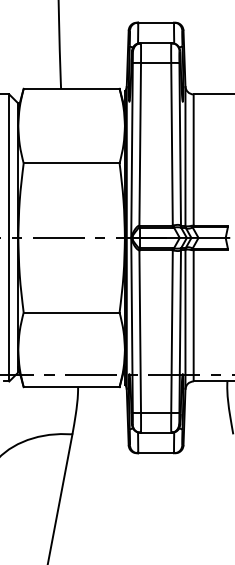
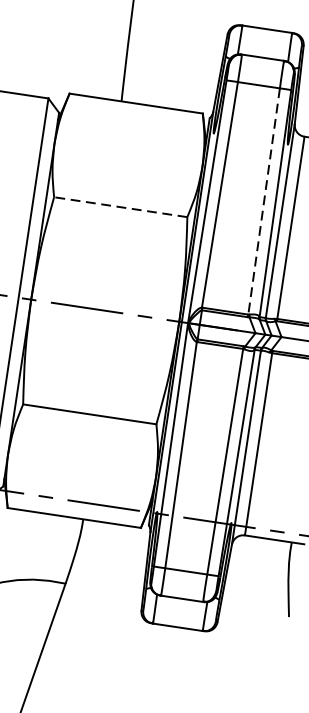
line: (172, 144) -> (264, 201), solid -> dashed
line: (71, 163) -> (120, 207), solid -> dashed

